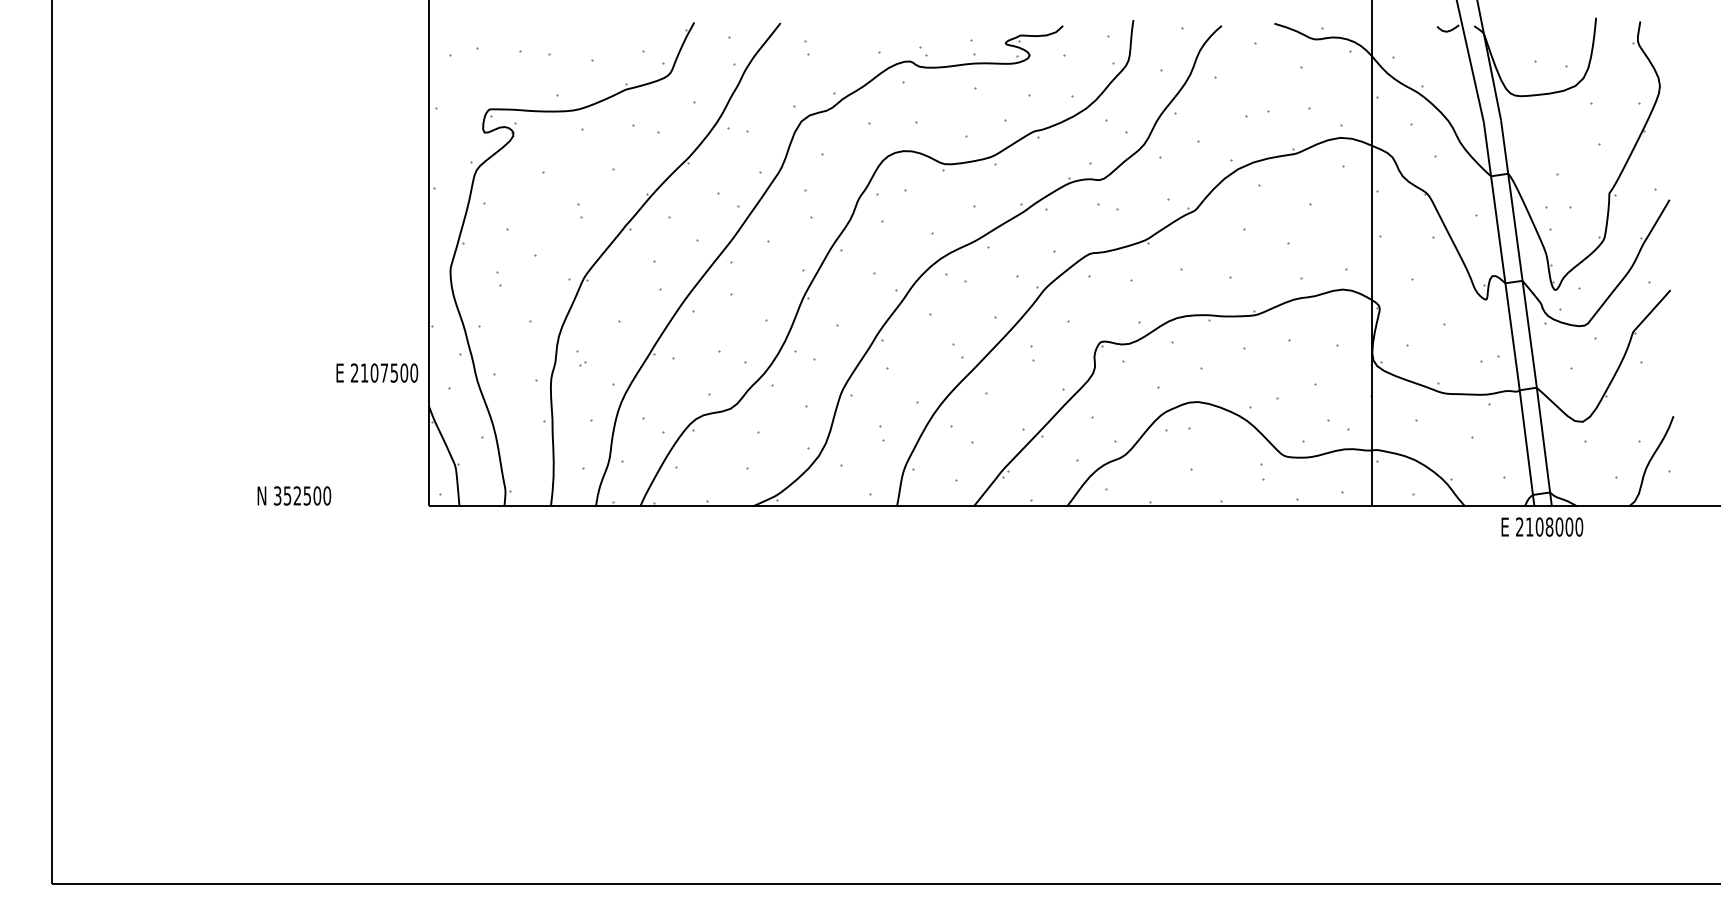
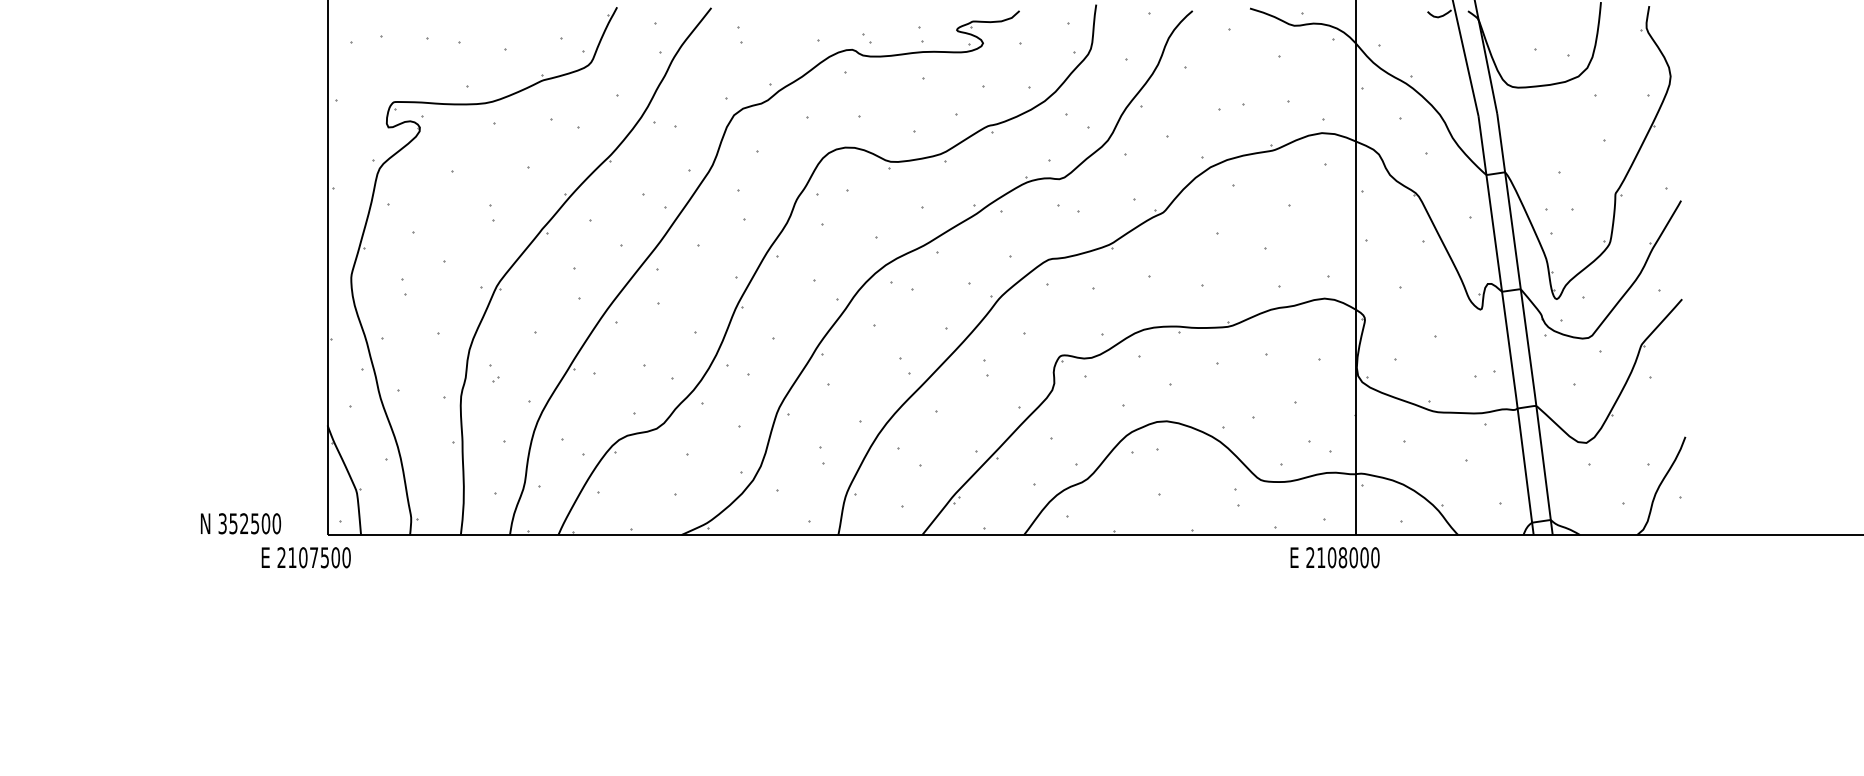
text: (377, 372) -> (306, 557), moved
text: (294, 495) -> (241, 523), moved
text: (1542, 526) -> (1335, 557), moved

